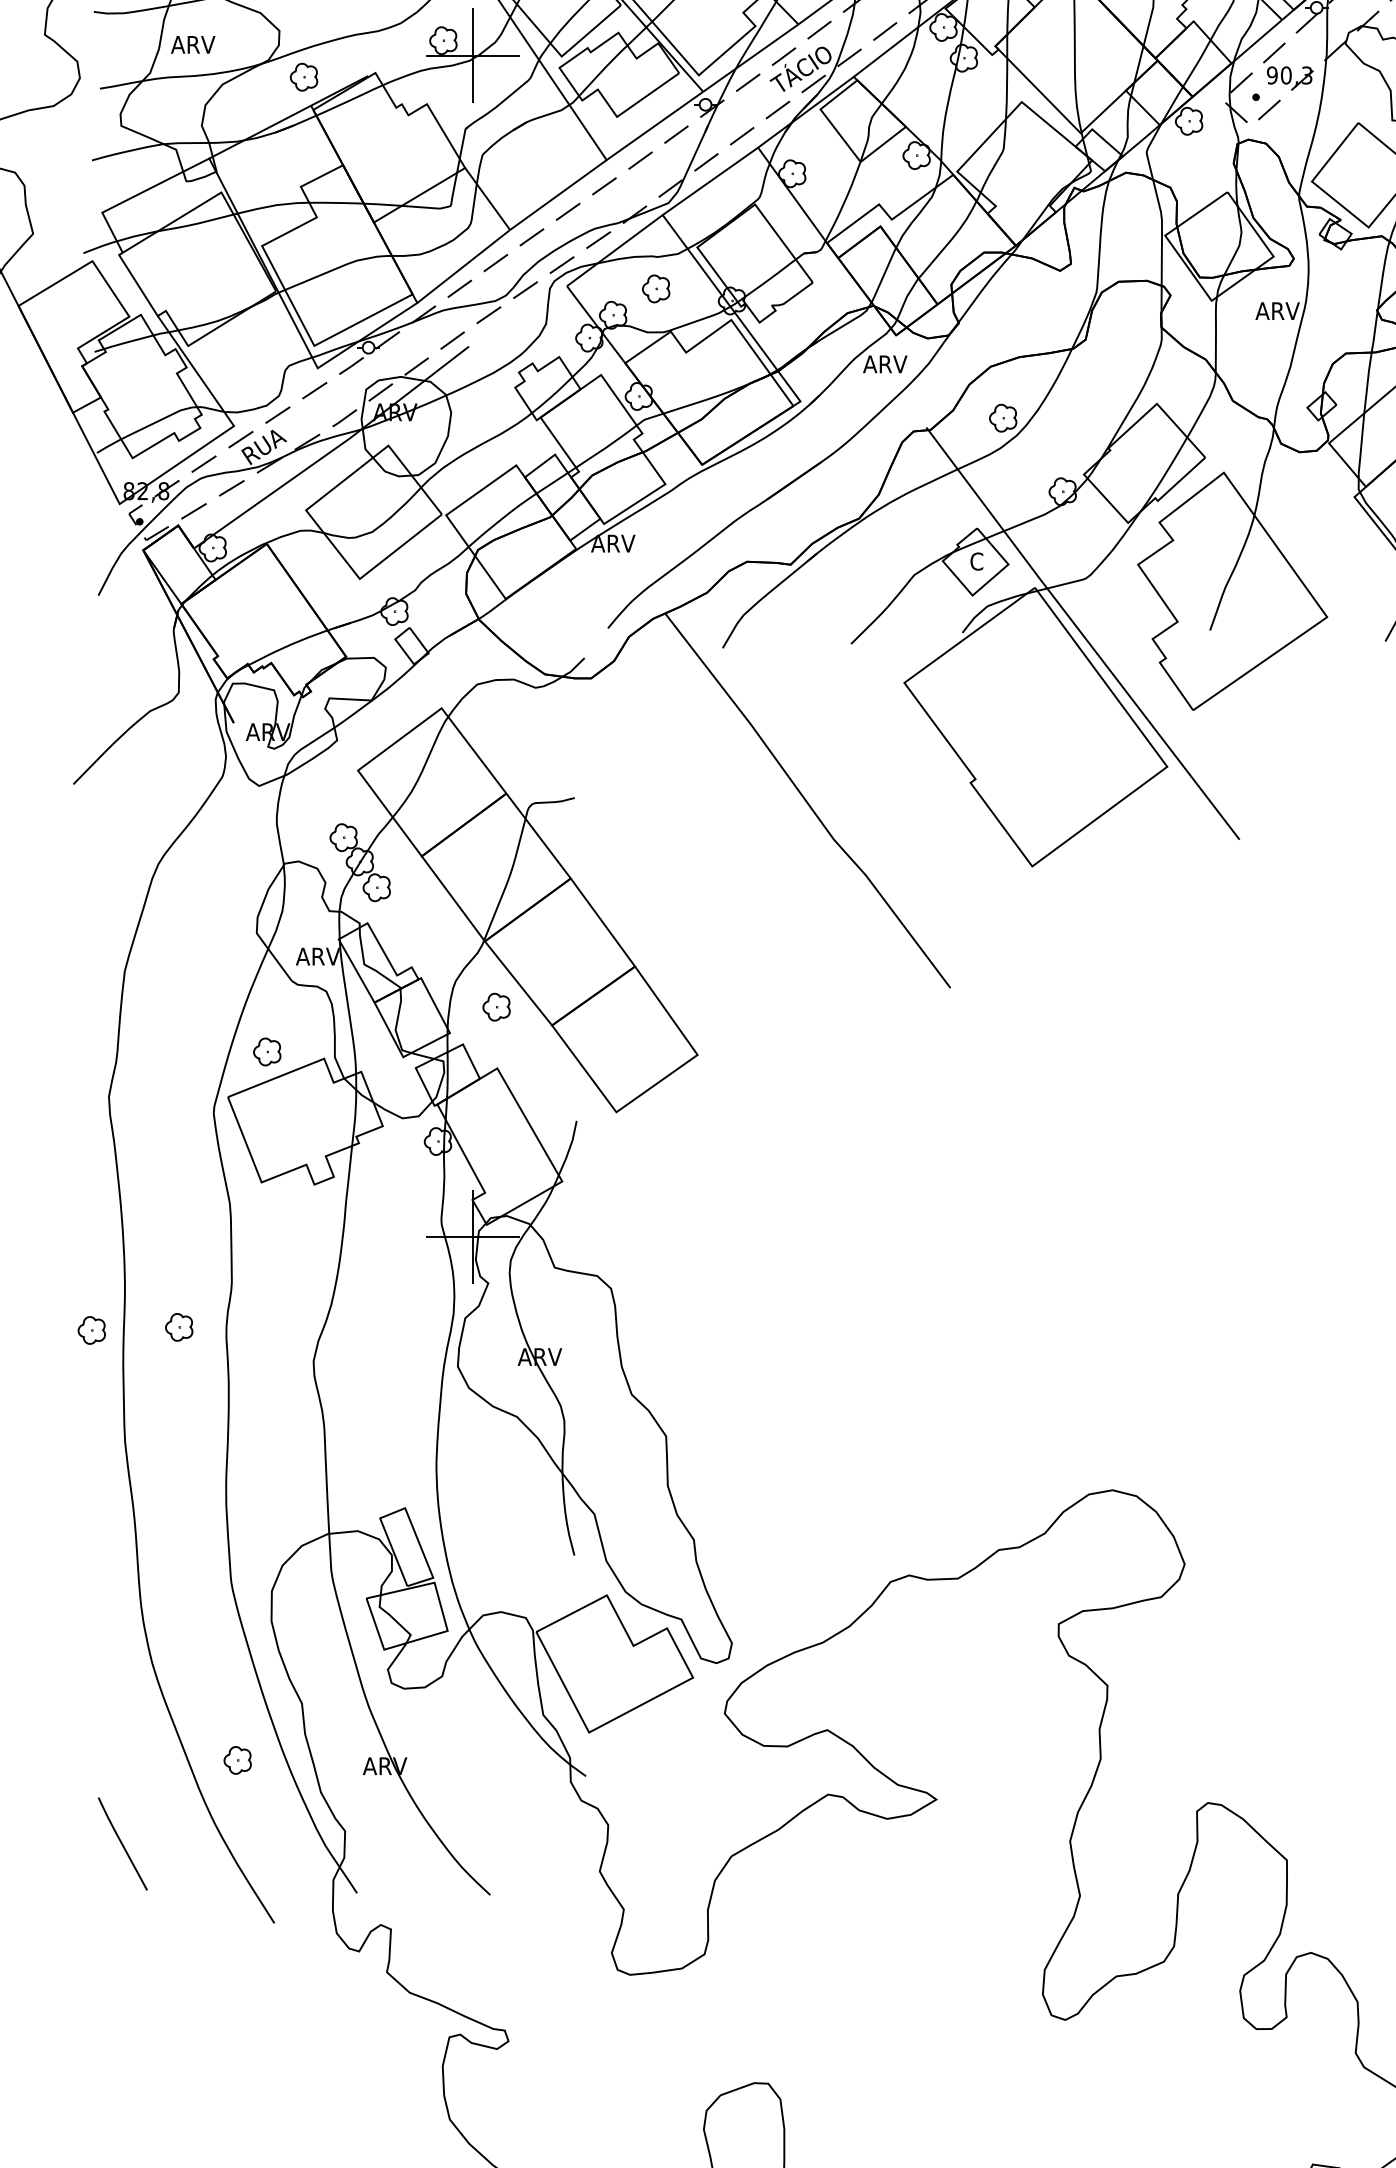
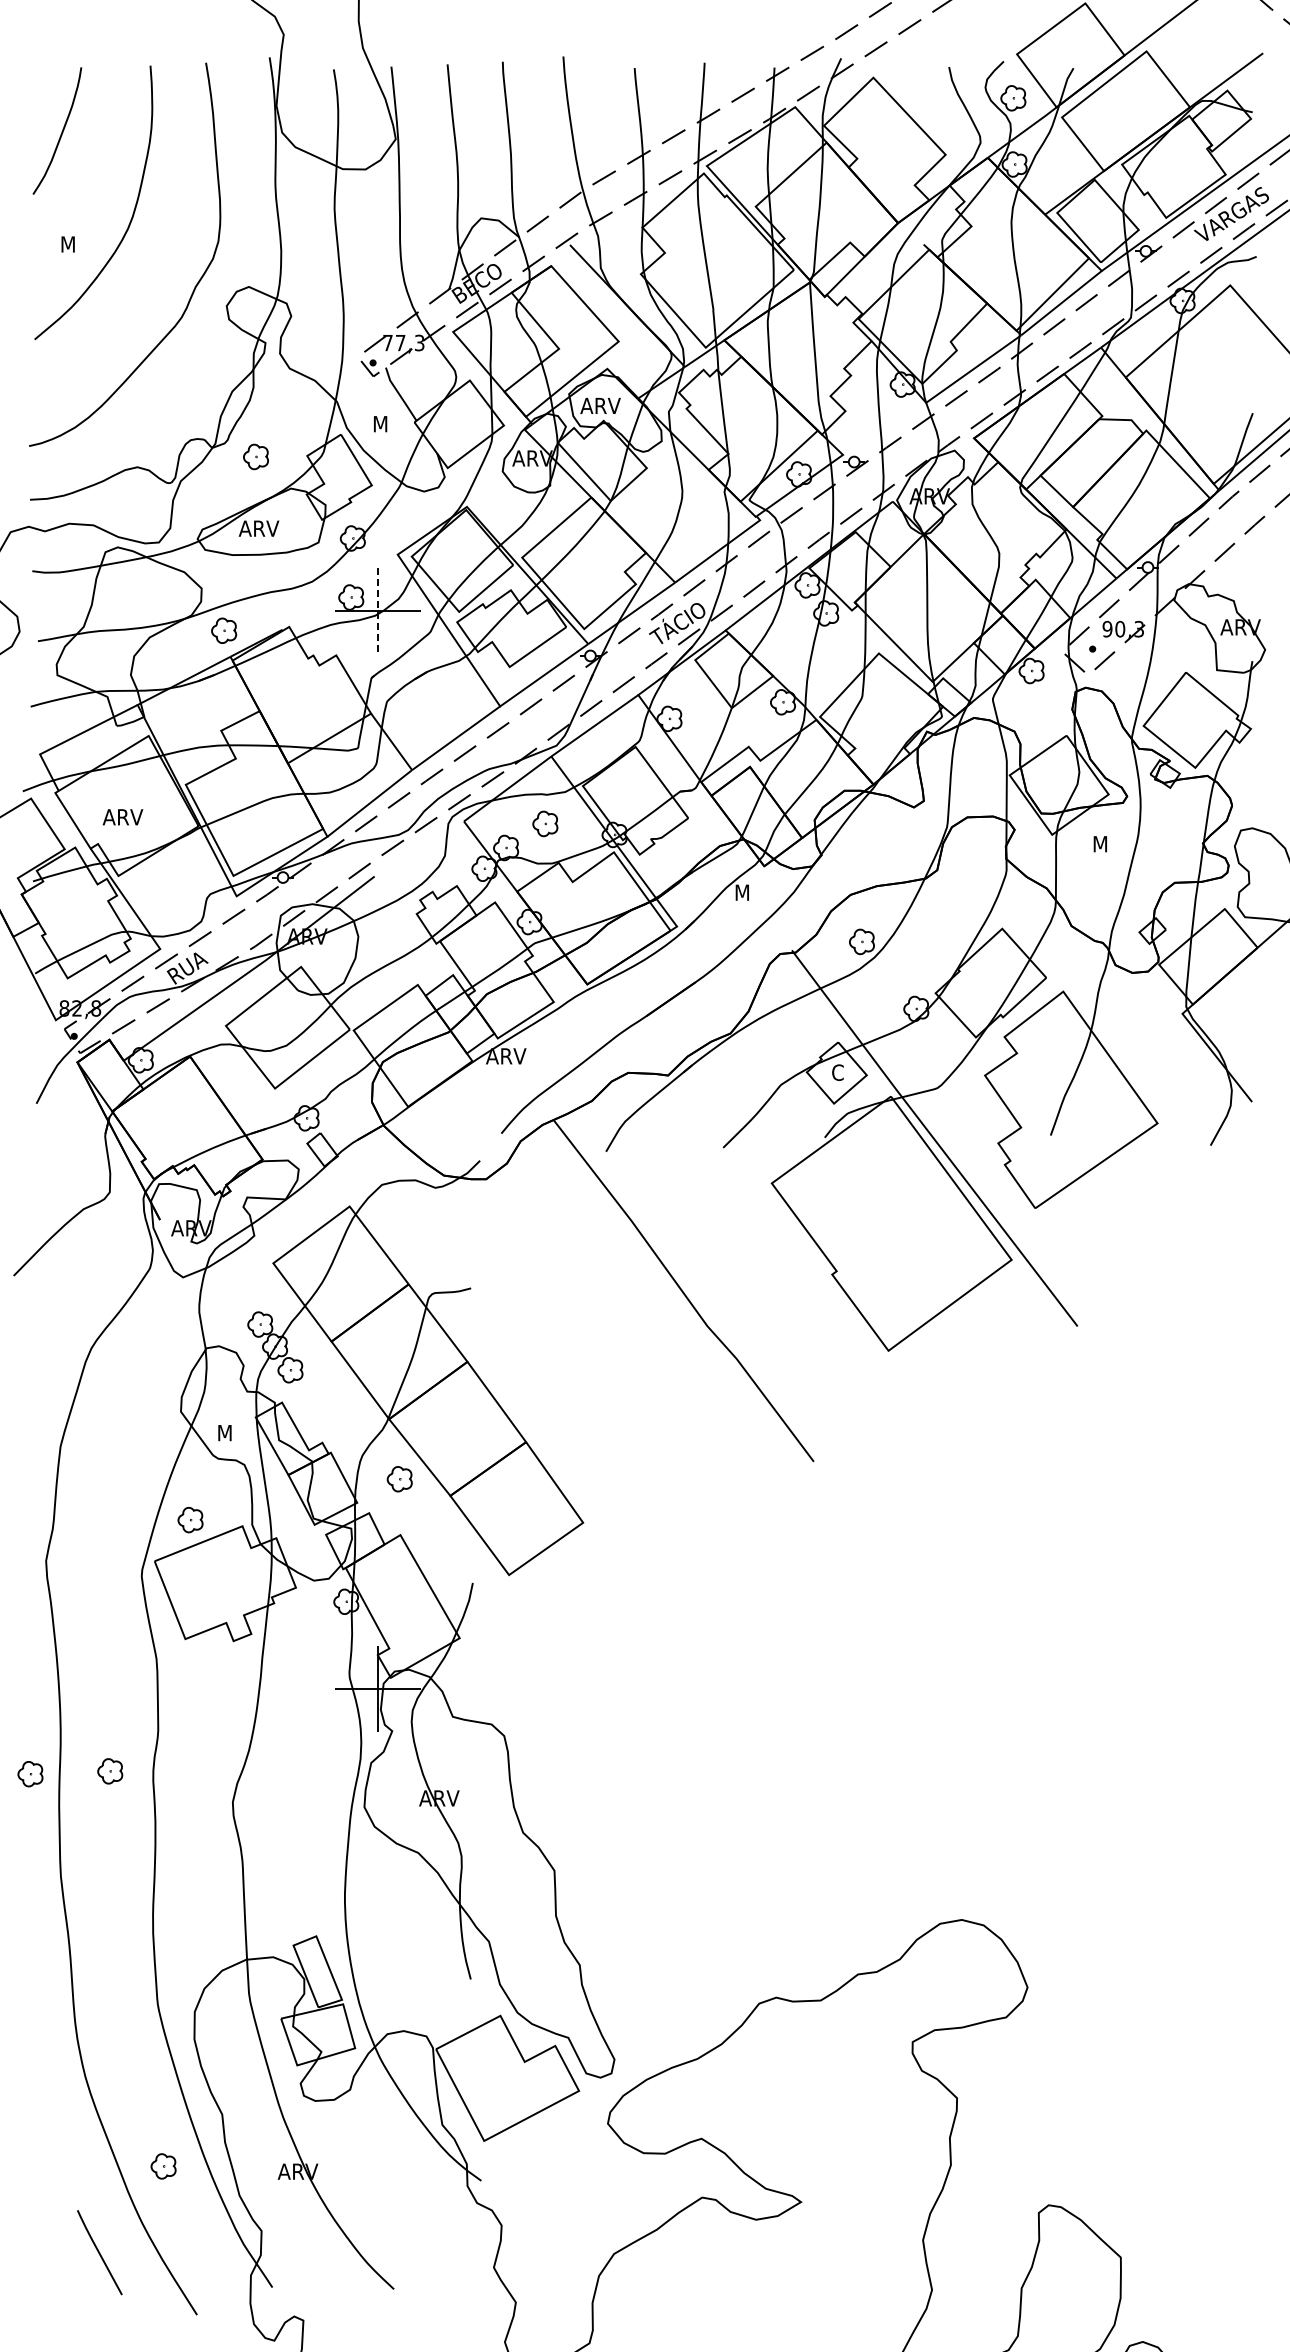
text: (192, 45) -> (122, 817), moved
line: (473, 56) -> (378, 611), solid -> dashed
text: (1277, 311) -> (1112, 844), ARV -> M
text: (885, 364) -> (754, 892), ARV -> M
text: (317, 957) -> (236, 1433), ARV -> M
line: (122, 1843) -> (99, 2252), moved

